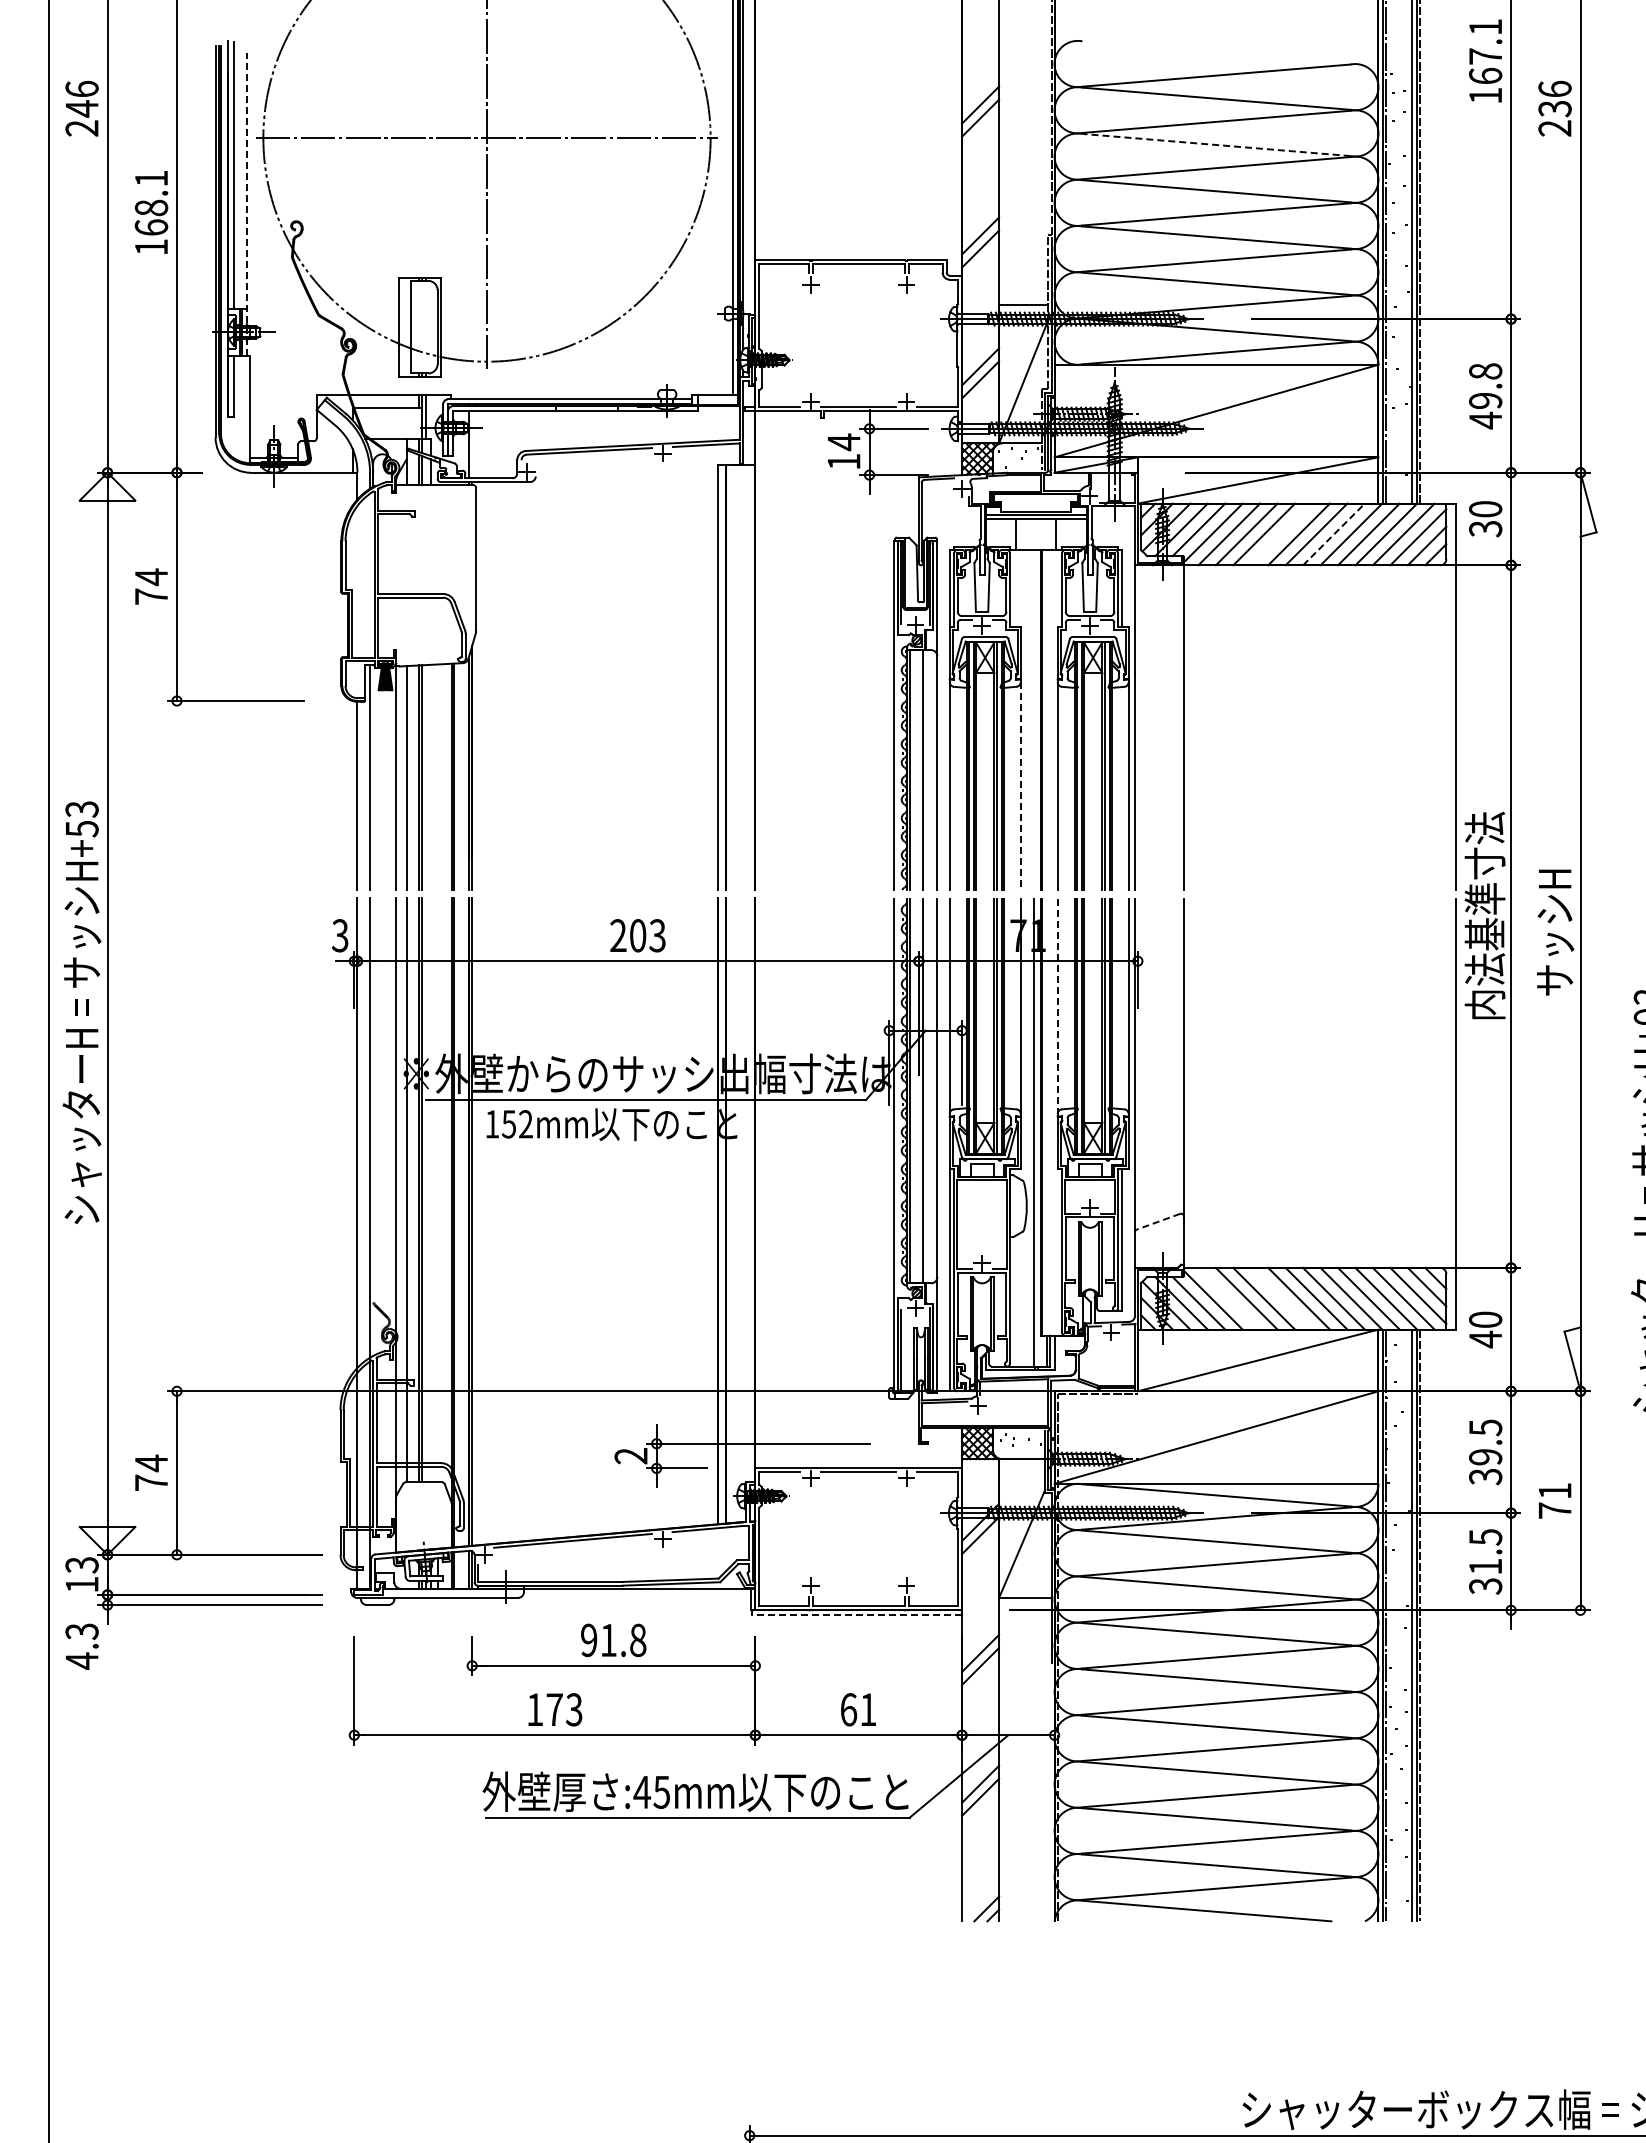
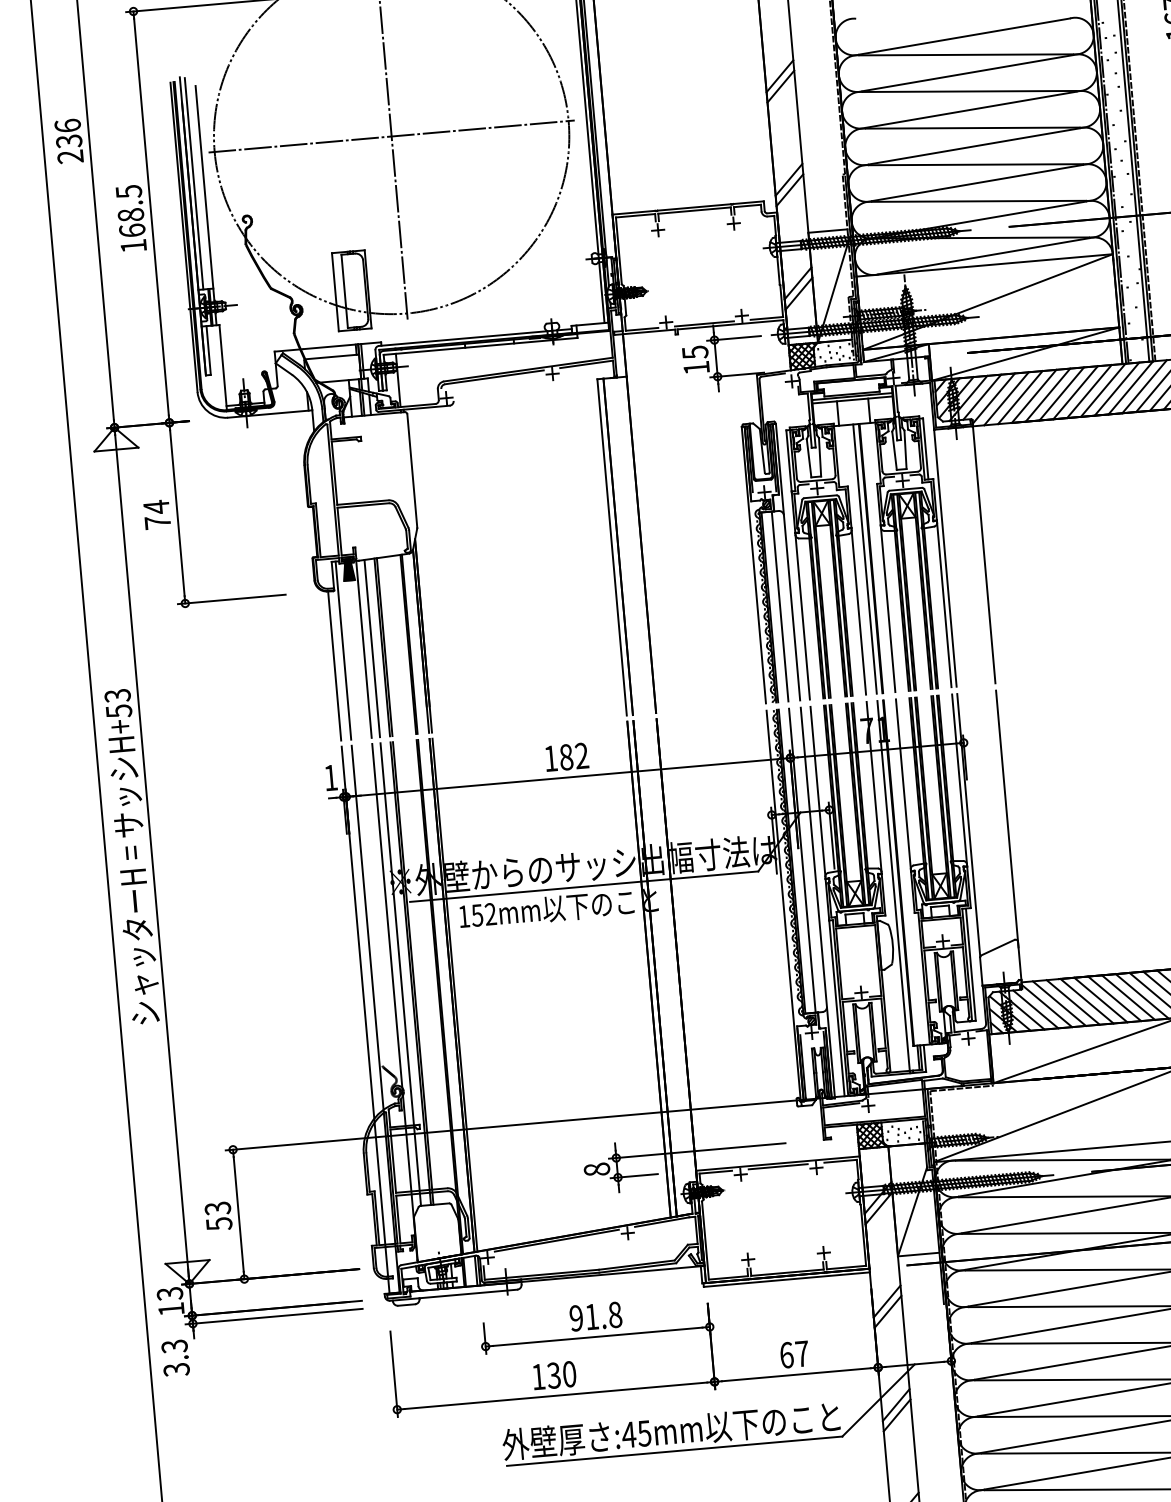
text: (81, 108) -> (68, 141), 246 -> 236
line: (1216, 145) -> (969, 91), dashed -> solid
text: (151, 178) -> (128, 191), 168.1 -> 168.5
line: (246, 203) -> (205, 204), dashed -> solid
text: (843, 442) -> (694, 352), 14 -> 15
line: (1281, 534) -> (1047, 395), added
line: (1334, 534) -> (1089, 391), dashed -> solid
line: (1034, 719) -> (865, 558), added
line: (1020, 786) -> (858, 612), dashed -> solid
text: (340, 935) -> (330, 777), 3 -> 1
text: (637, 935) -> (565, 757), 203 -> 182
line: (1057, 1007) -> (903, 785), dashed -> solid
line: (1158, 1221) -> (998, 947), dashed -> solid
line: (1229, 1298) -> (1059, 1003), added
line: (1281, 1298) -> (1100, 999), added
text: (630, 1456) -> (596, 1169), 2 -> 8
text: (151, 1472) -> (218, 1215), 74 -> 53
line: (857, 1614) -> (787, 1279), dashed -> solid
text: (81, 1661) -> (176, 1370), 4.3 -> 3.3
text: (564, 1709) -> (561, 1374), 173 -> 130
text: (868, 1709) -> (802, 1353), 61 -> 67

